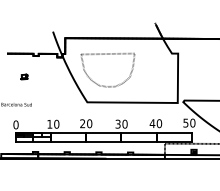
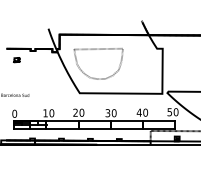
part: (24, 76) -> (16, 59), moved

